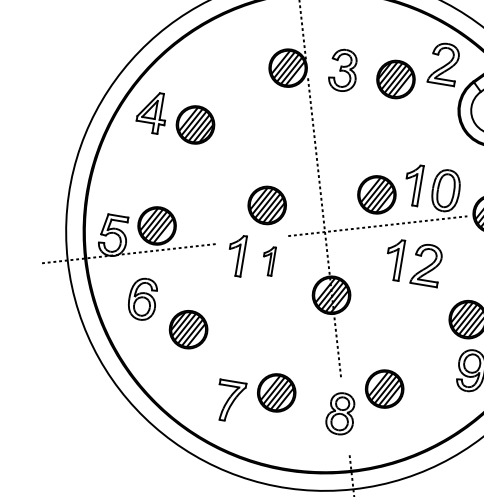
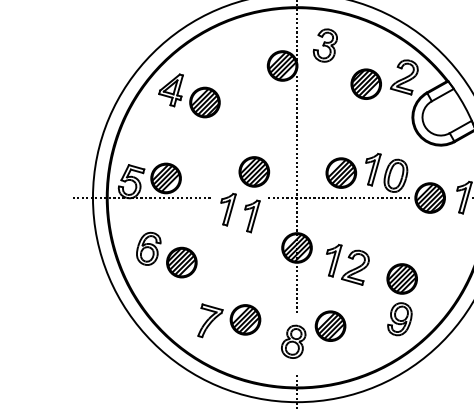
part: (341, 70) -> (324, 45), moved
part: (415, 256) -> (348, 258), moved
part: (271, 261) -> (252, 216), size x1.43
part: (142, 298) -> (148, 248), moved

